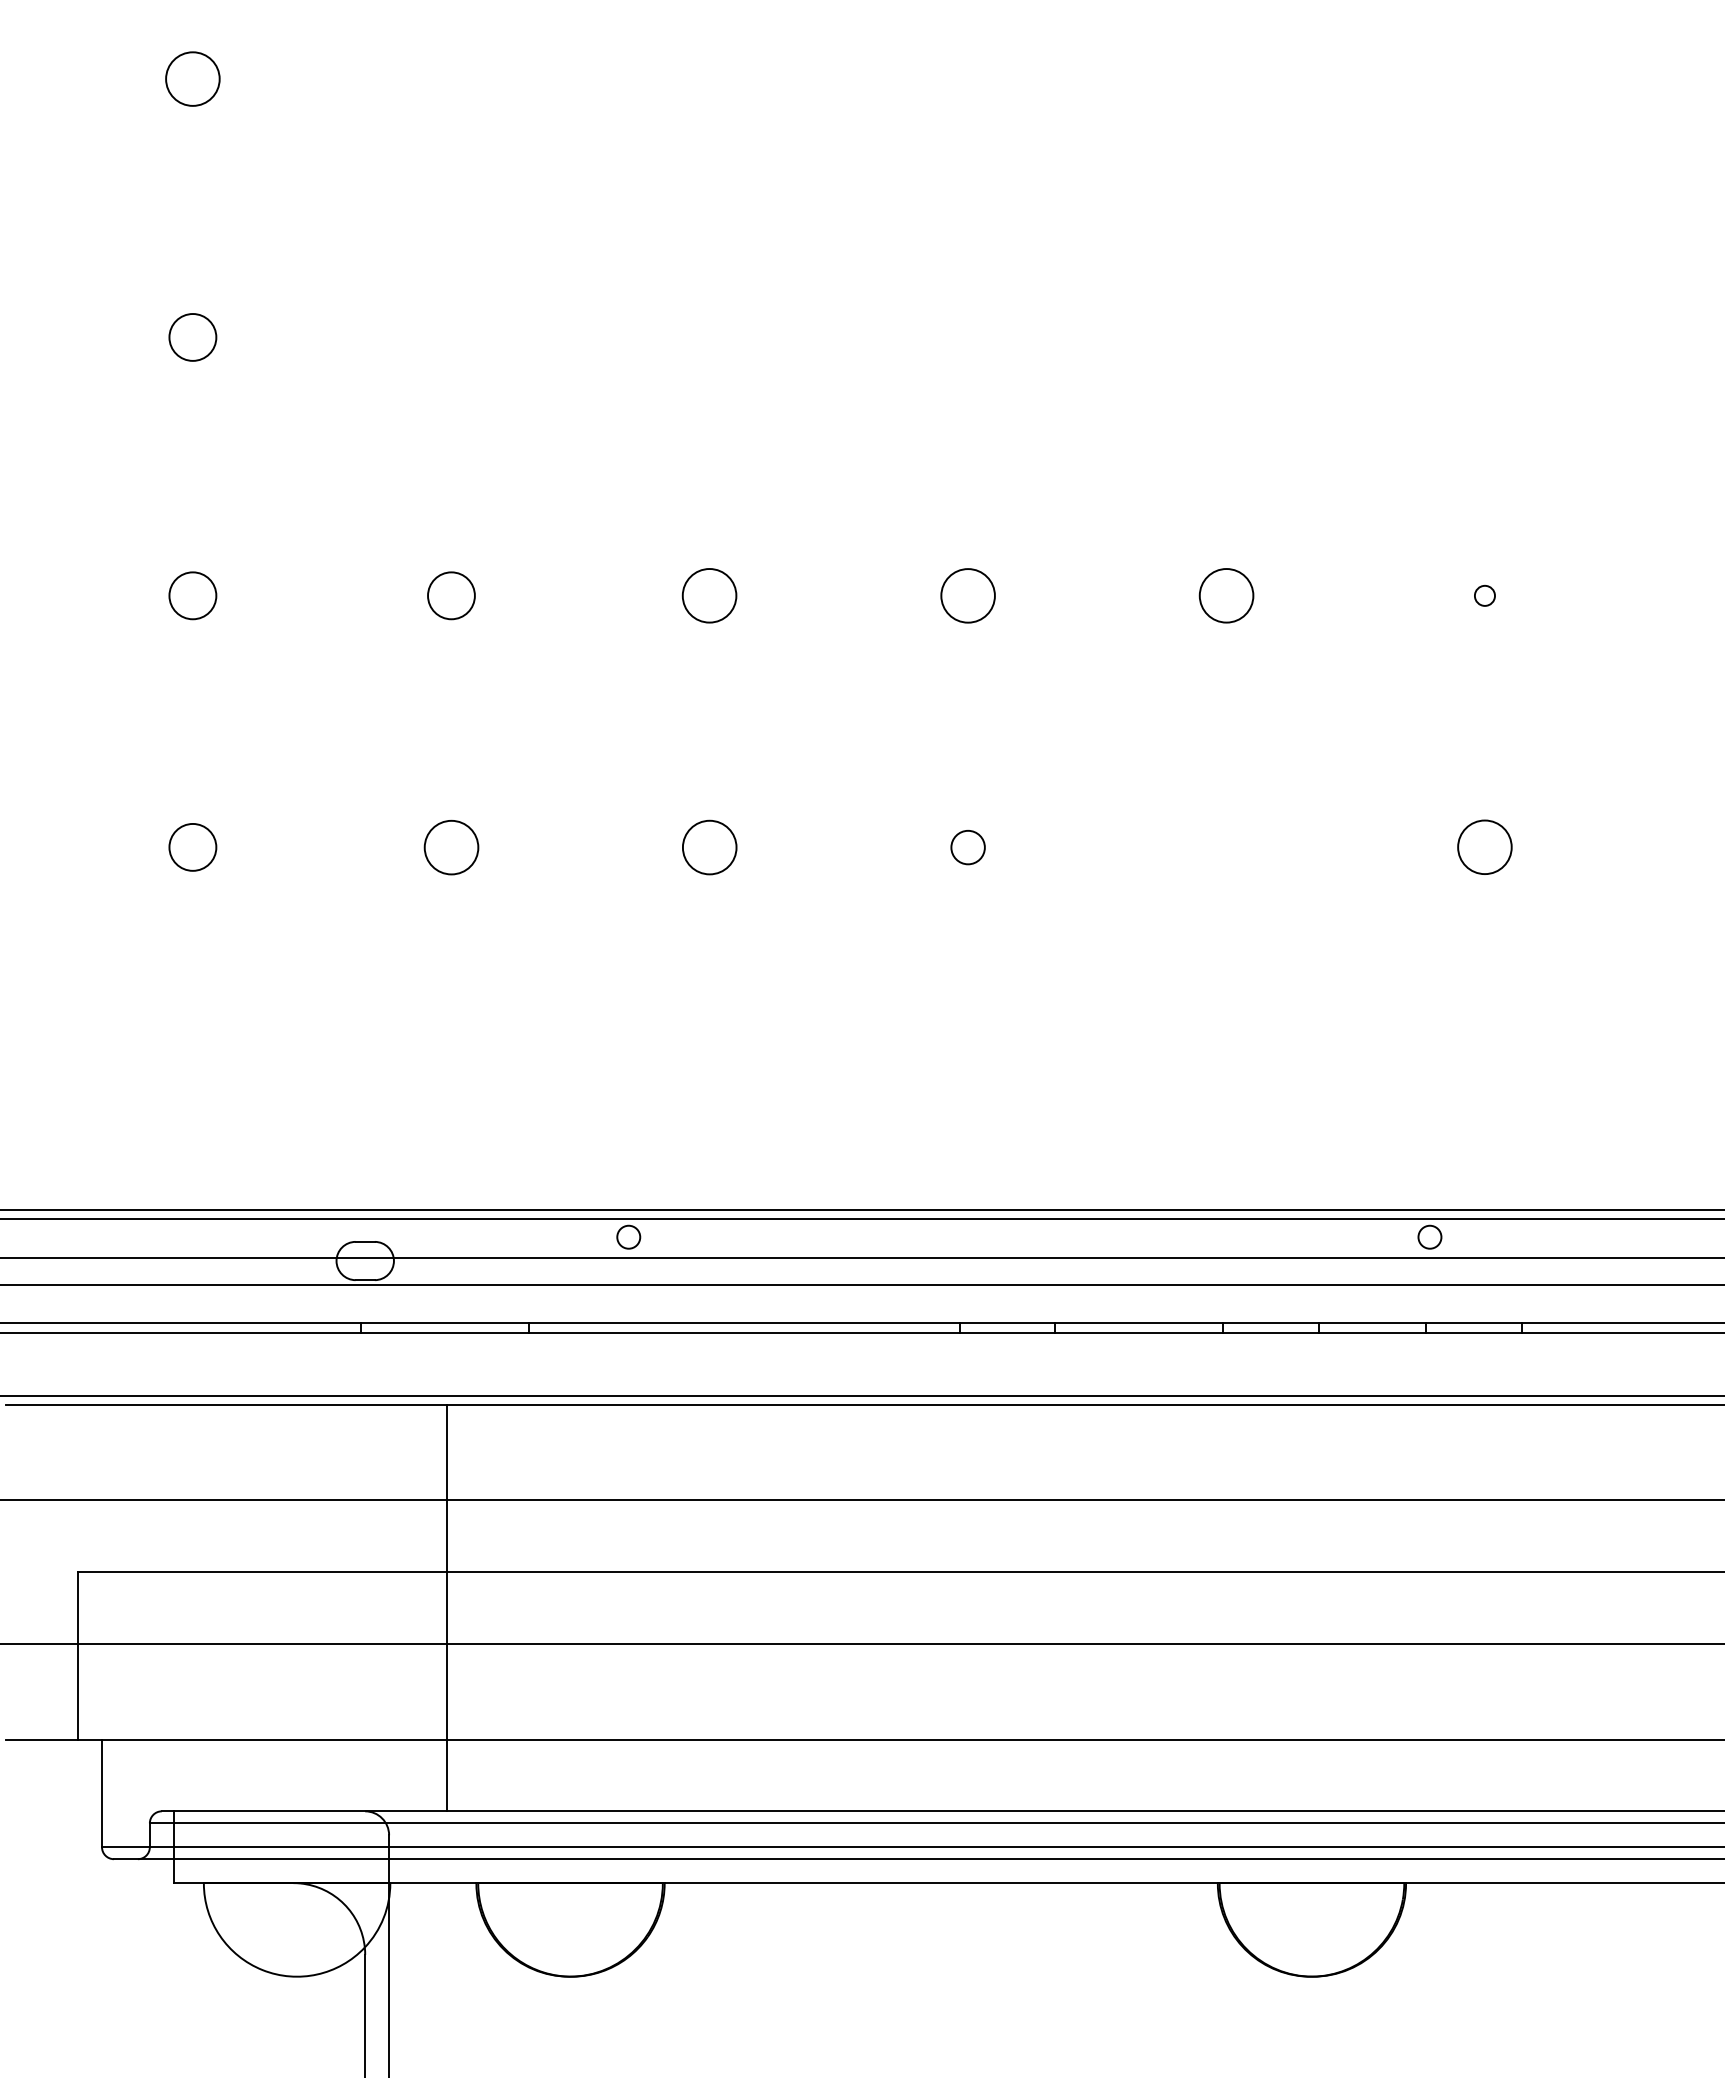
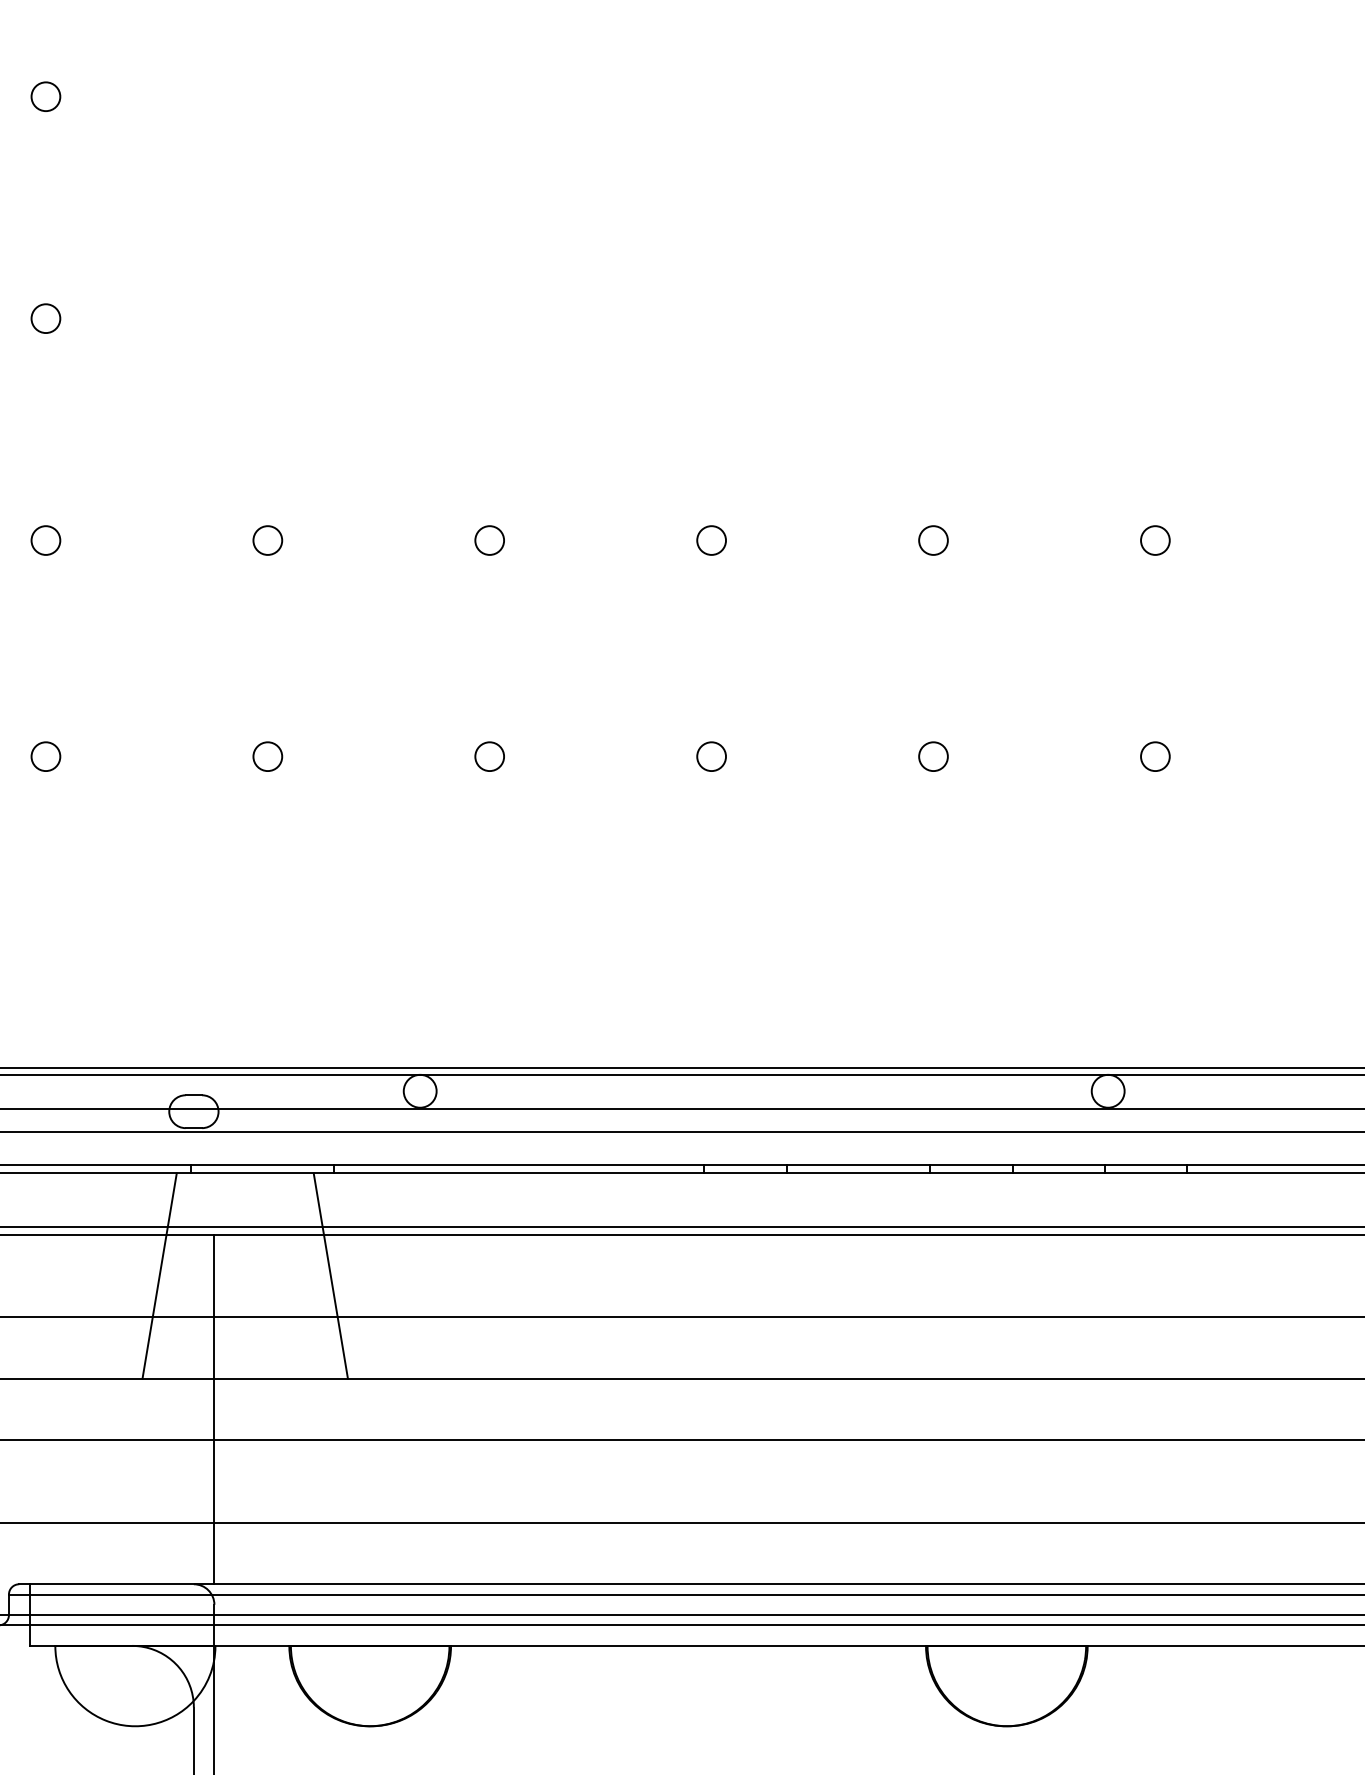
circle: (192, 78) -> (45, 96), size x0.62
circle: (192, 337) -> (45, 318), size x0.71
circle: (192, 595) -> (45, 540), size x0.71
circle: (450, 595) -> (267, 540), size x0.71
circle: (709, 595) -> (489, 540), size x0.62
circle: (967, 595) -> (711, 540), size x0.62
circle: (1226, 595) -> (933, 540), size x0.62
circle: (1484, 595) -> (1155, 540), size x1.67
circle: (192, 847) -> (45, 756), size x0.71
circle: (450, 847) -> (267, 756), size x0.62
circle: (709, 847) -> (489, 756), size x0.62
circle: (1226, 847) -> (933, 756), added
circle: (1484, 847) -> (1155, 756), size x0.62
circle: (628, 1237) -> (419, 1091), size x1.67
circle: (1429, 1237) -> (1107, 1091), size x1.67
line: (325, 1452) -> (159, 1276), added
line: (524, 1452) -> (330, 1276), added
line: (447, 1607) -> (214, 1409), moved

